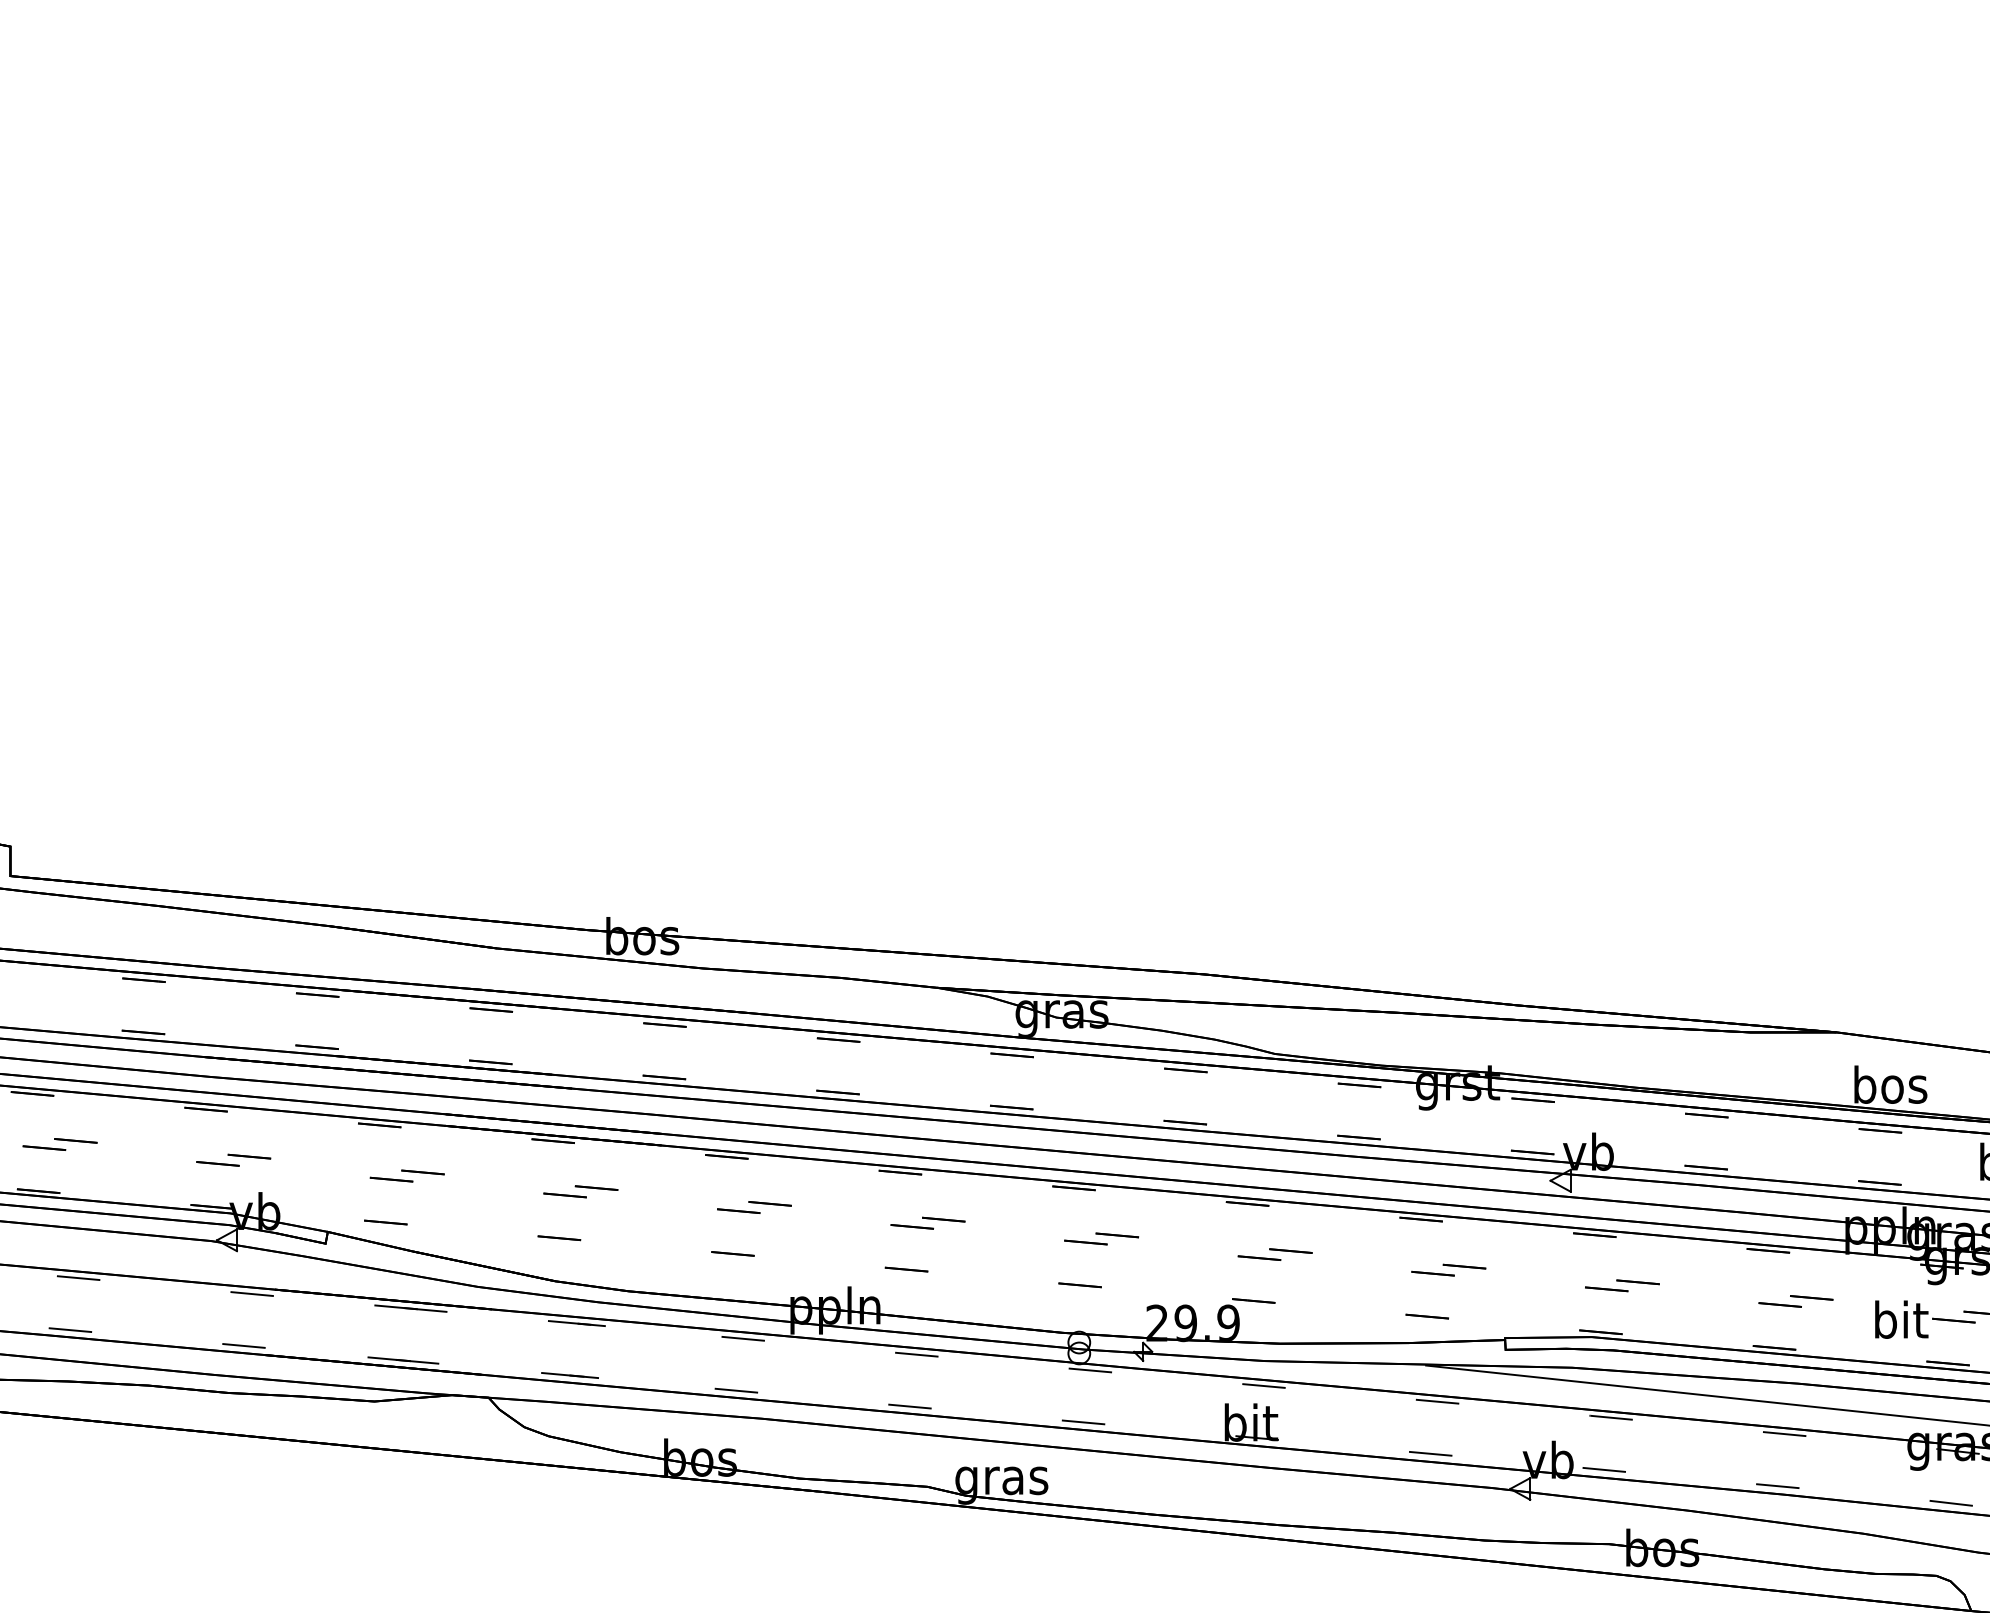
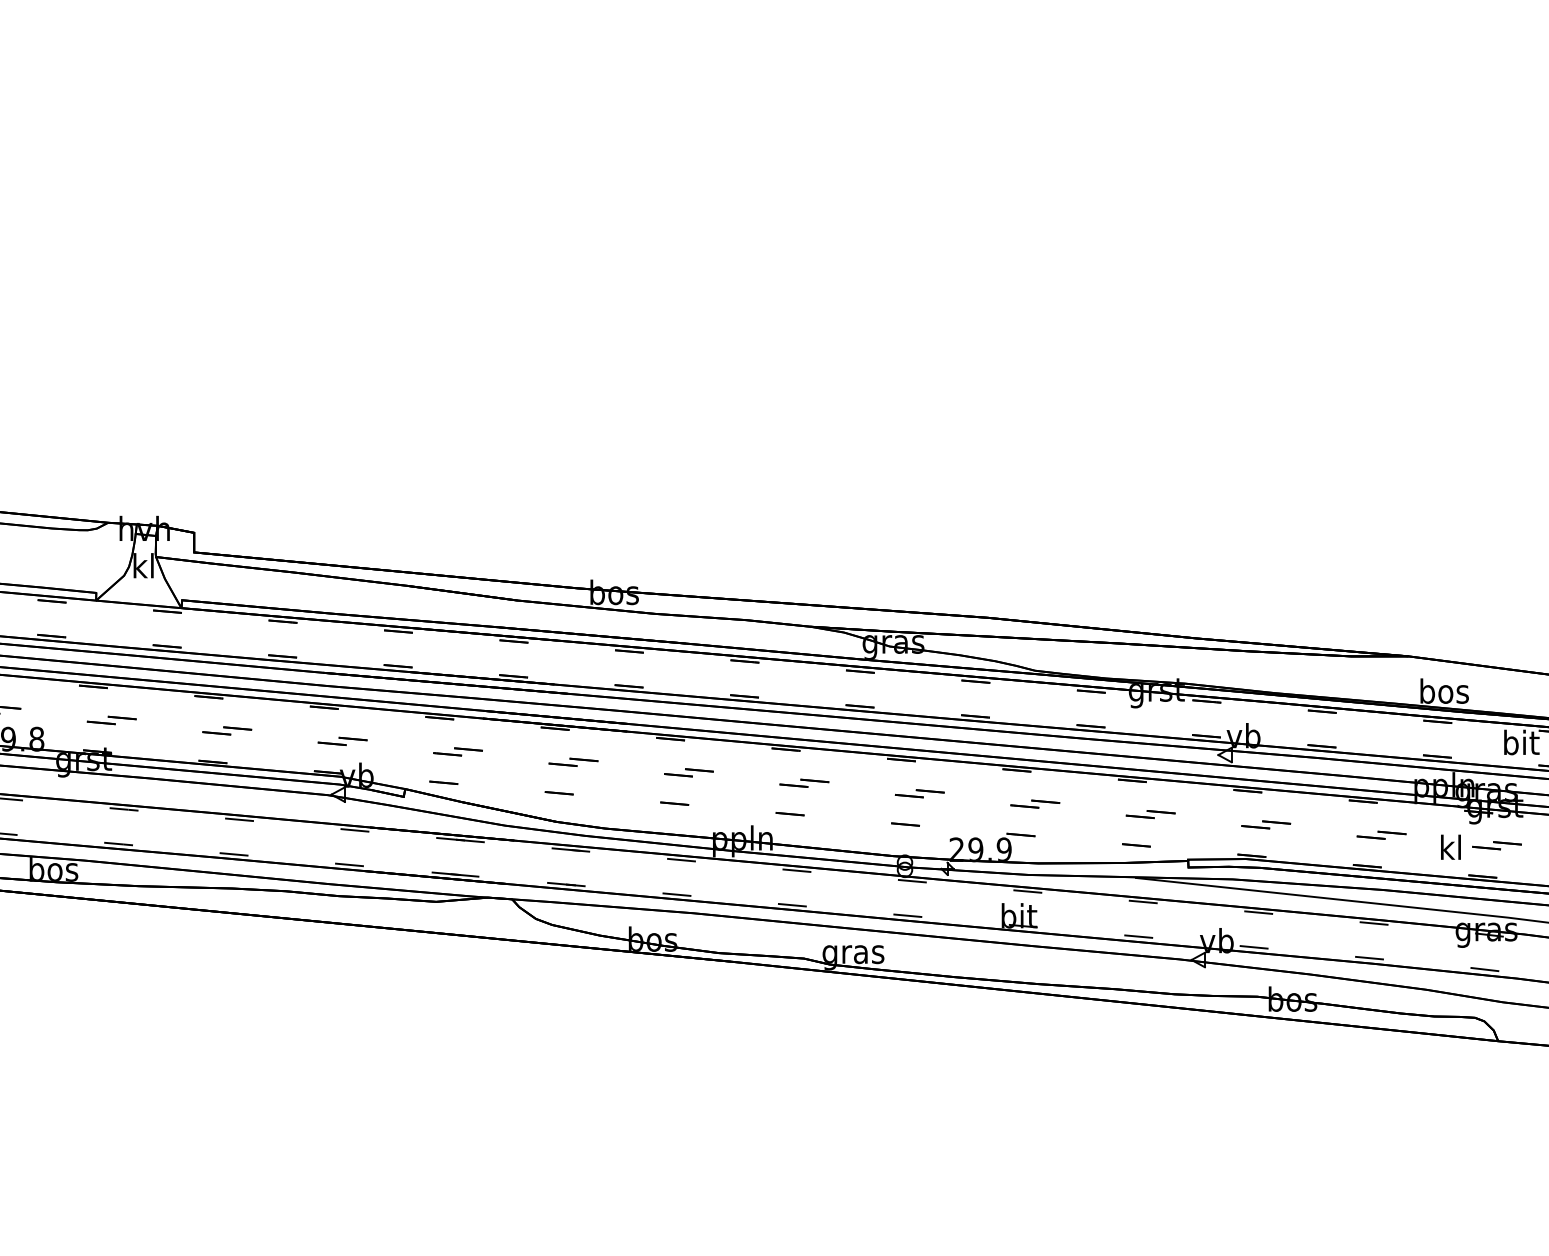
text: (1901, 1319) -> (1451, 847), bit -> kl

